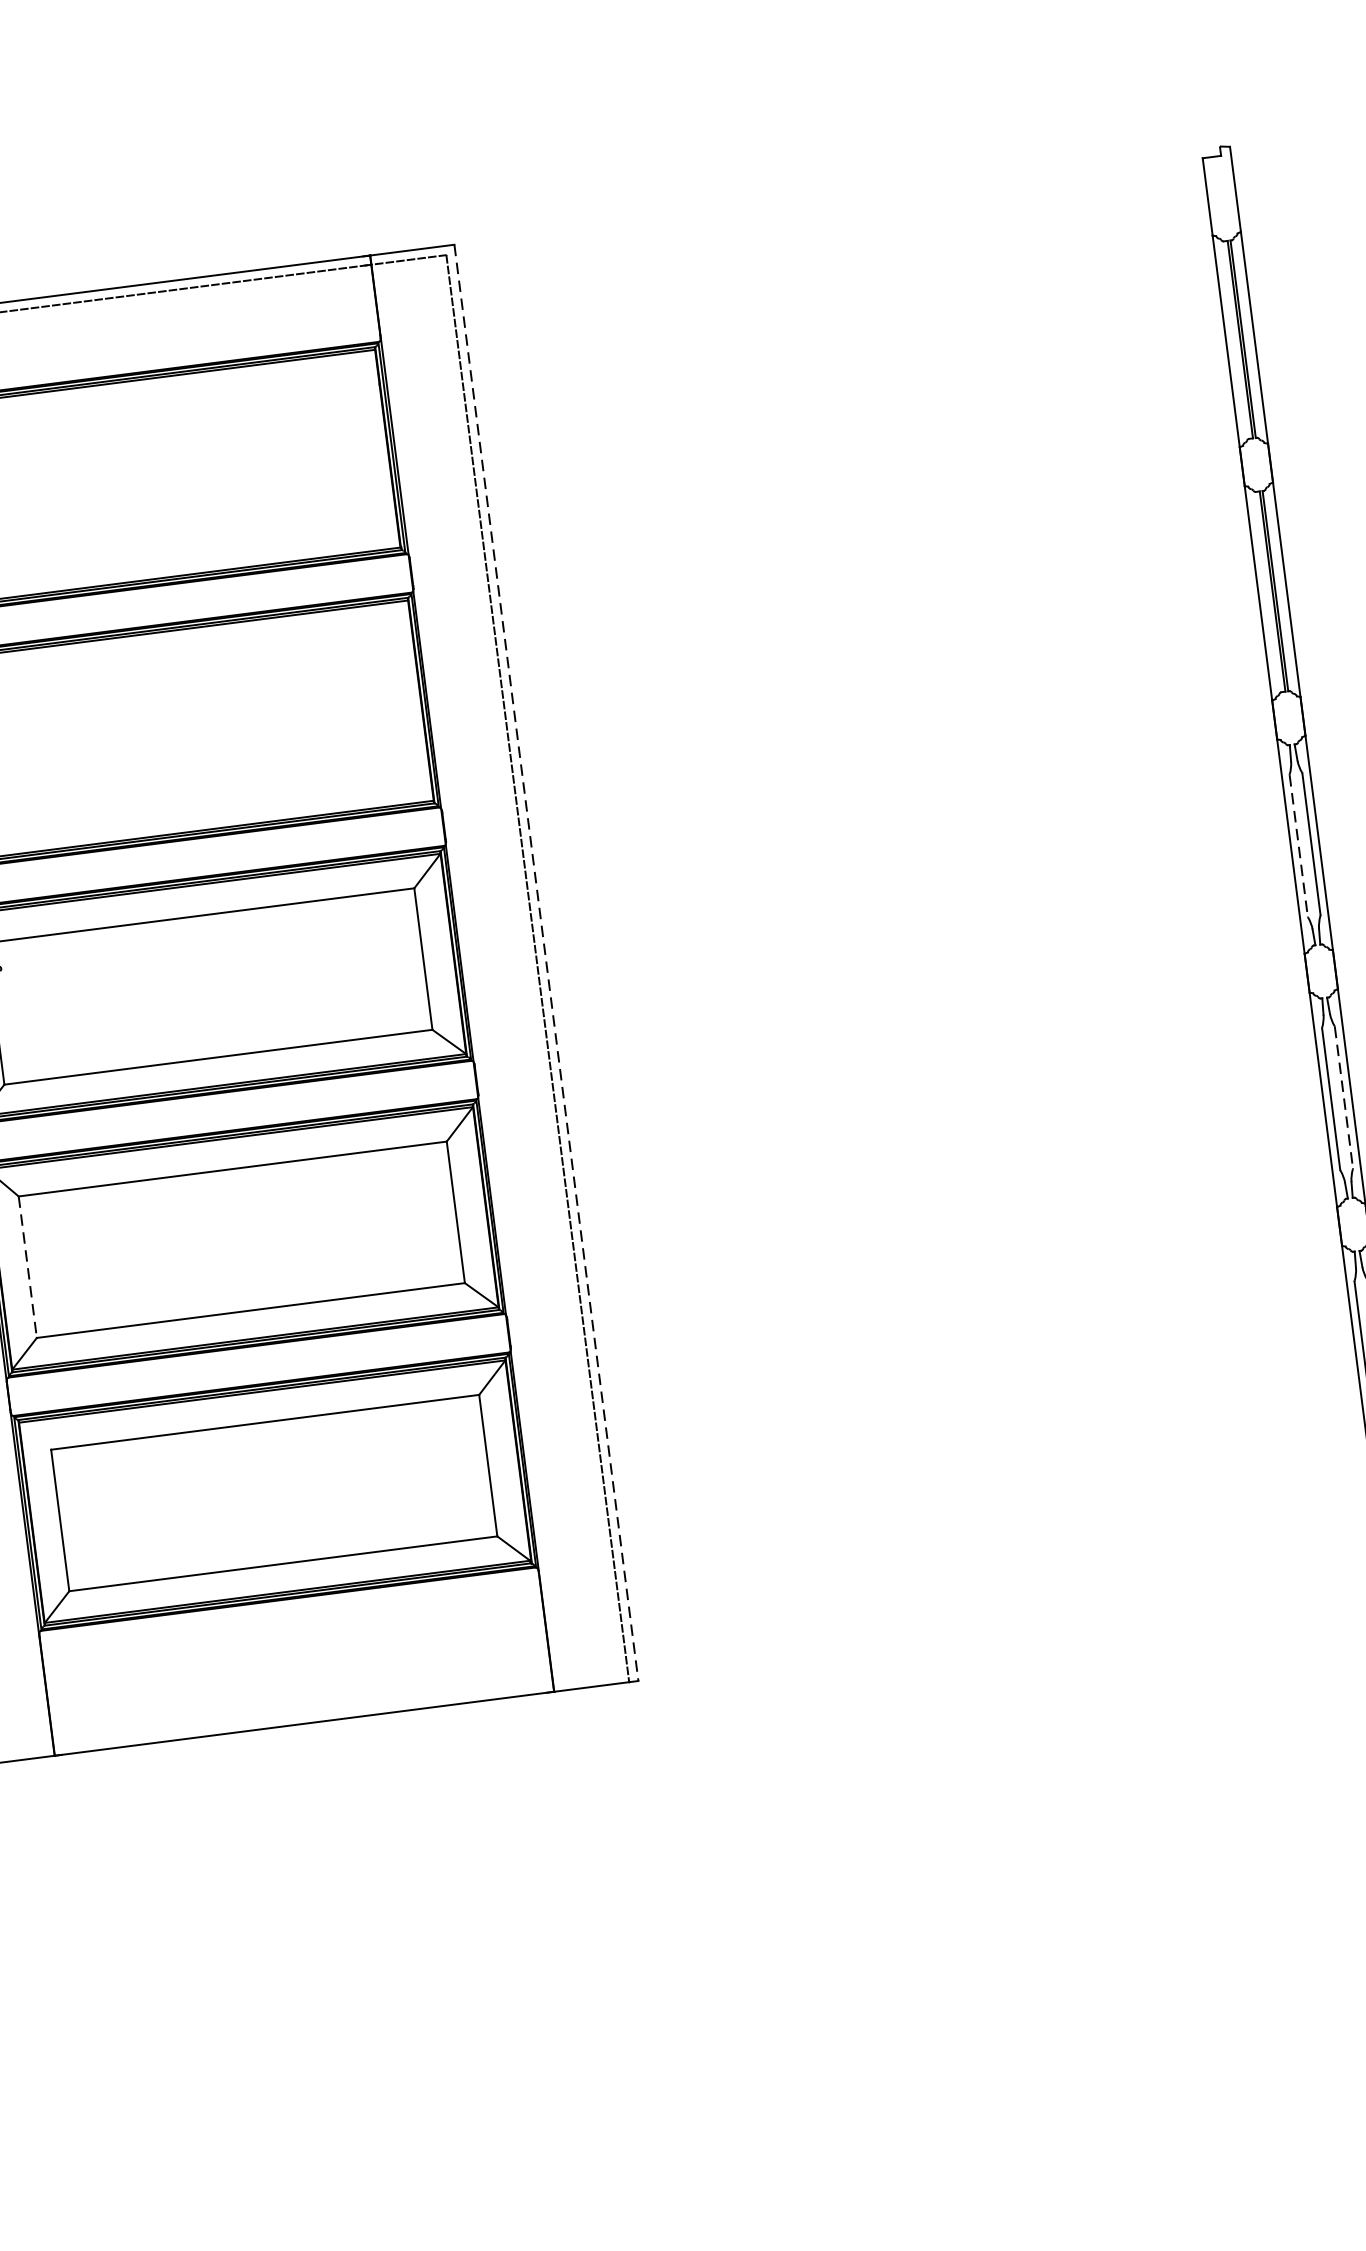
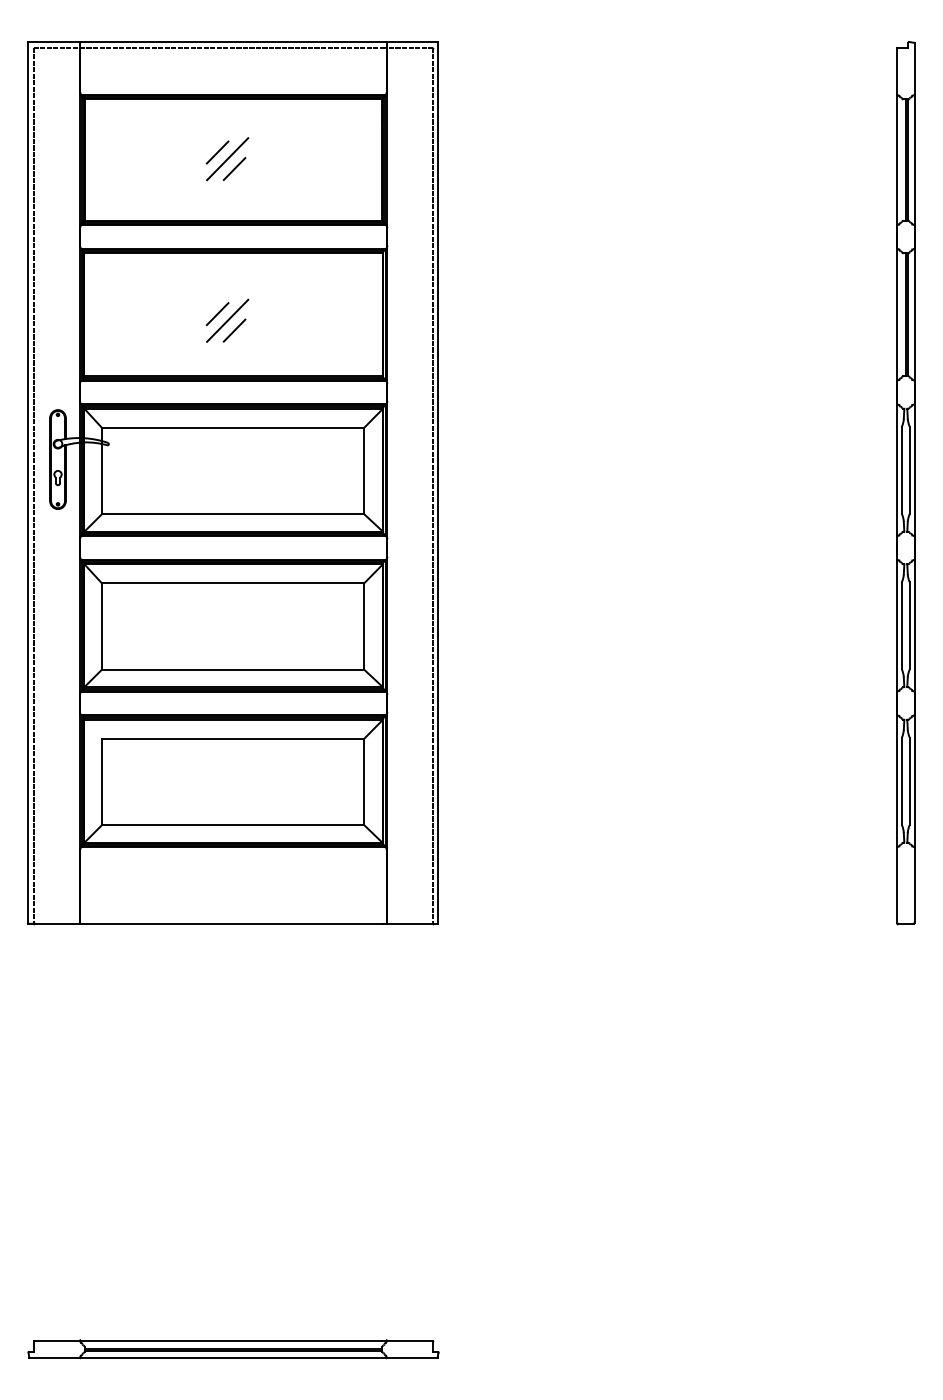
line: (117, 470) -> (217, 152), added
line: (135, 480) -> (227, 159), added
line: (148, 495) -> (234, 169), added
line: (151, 734) -> (217, 314), added
line: (168, 742) -> (227, 320), added
line: (182, 757) -> (234, 330), added
line: (1298, 846) -> (901, 470), dashed -> solid
line: (546, 962) -> (438, 482), dashed -> solid
line: (1343, 1098) -> (909, 626), dashed -> solid
line: (27, 1268) -> (101, 627), dashed -> solid

